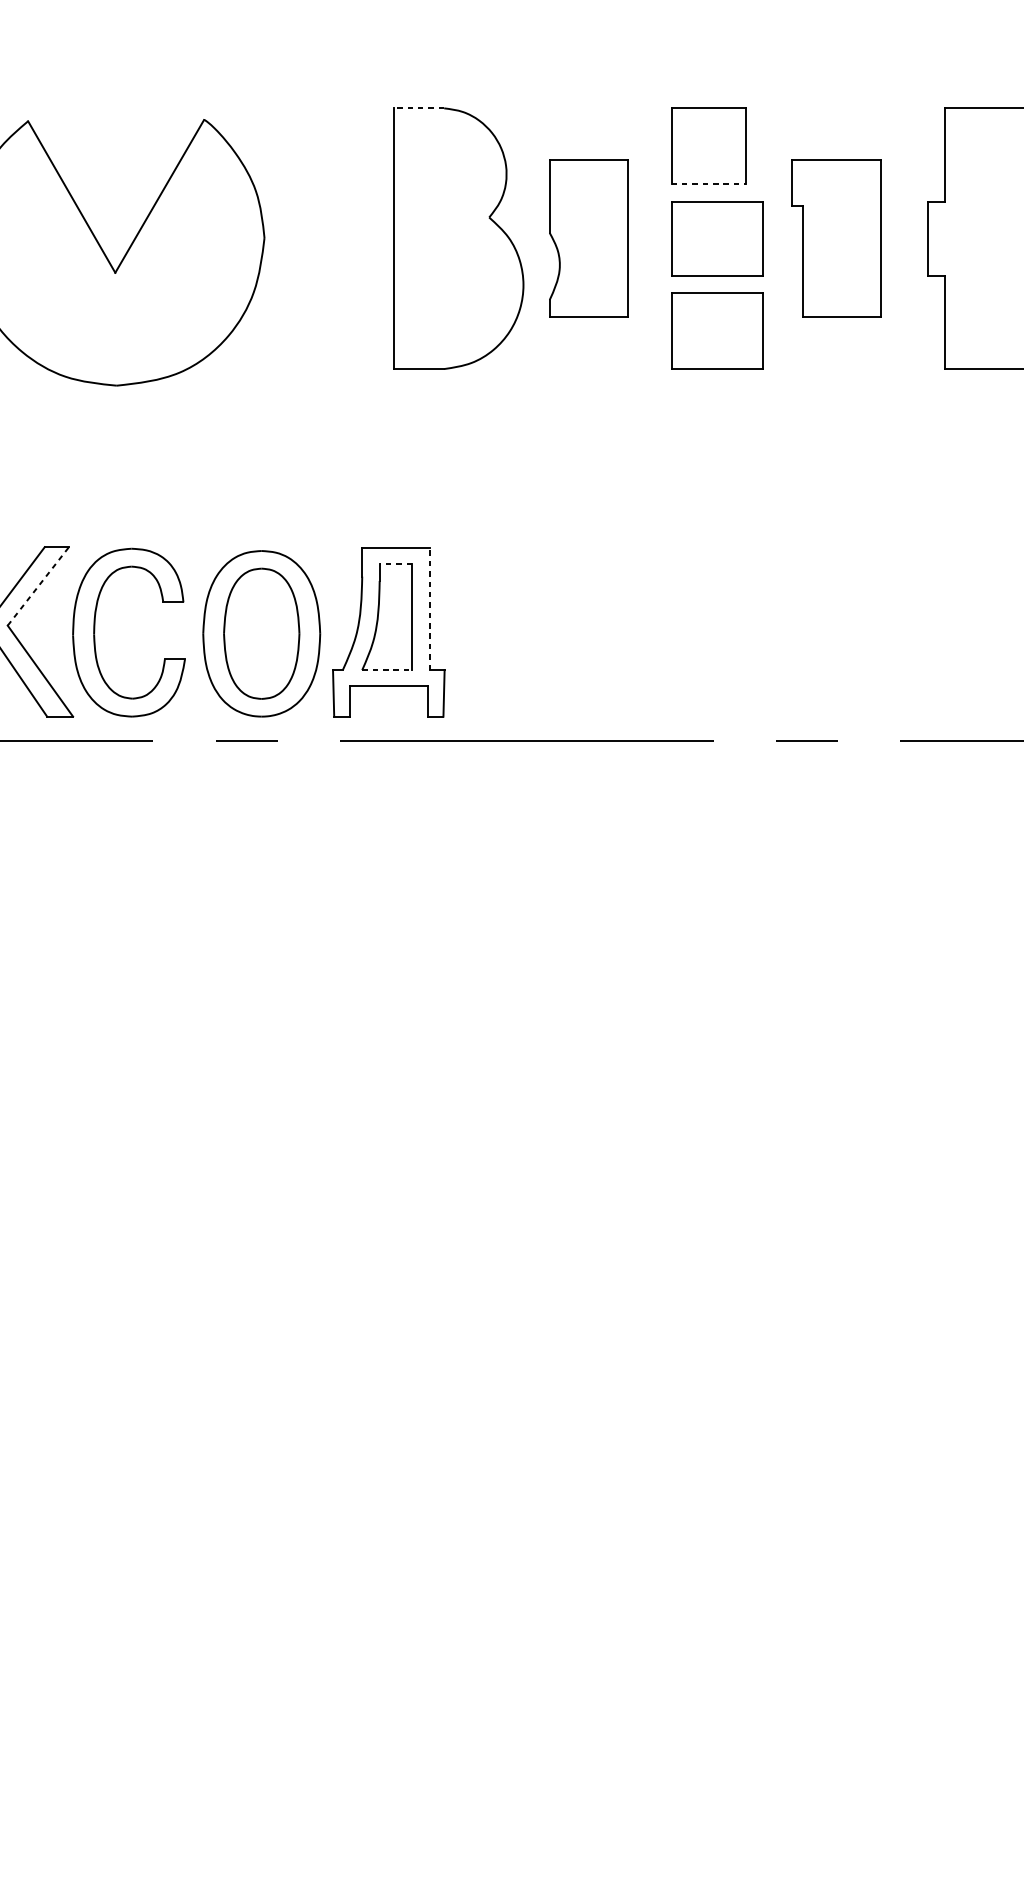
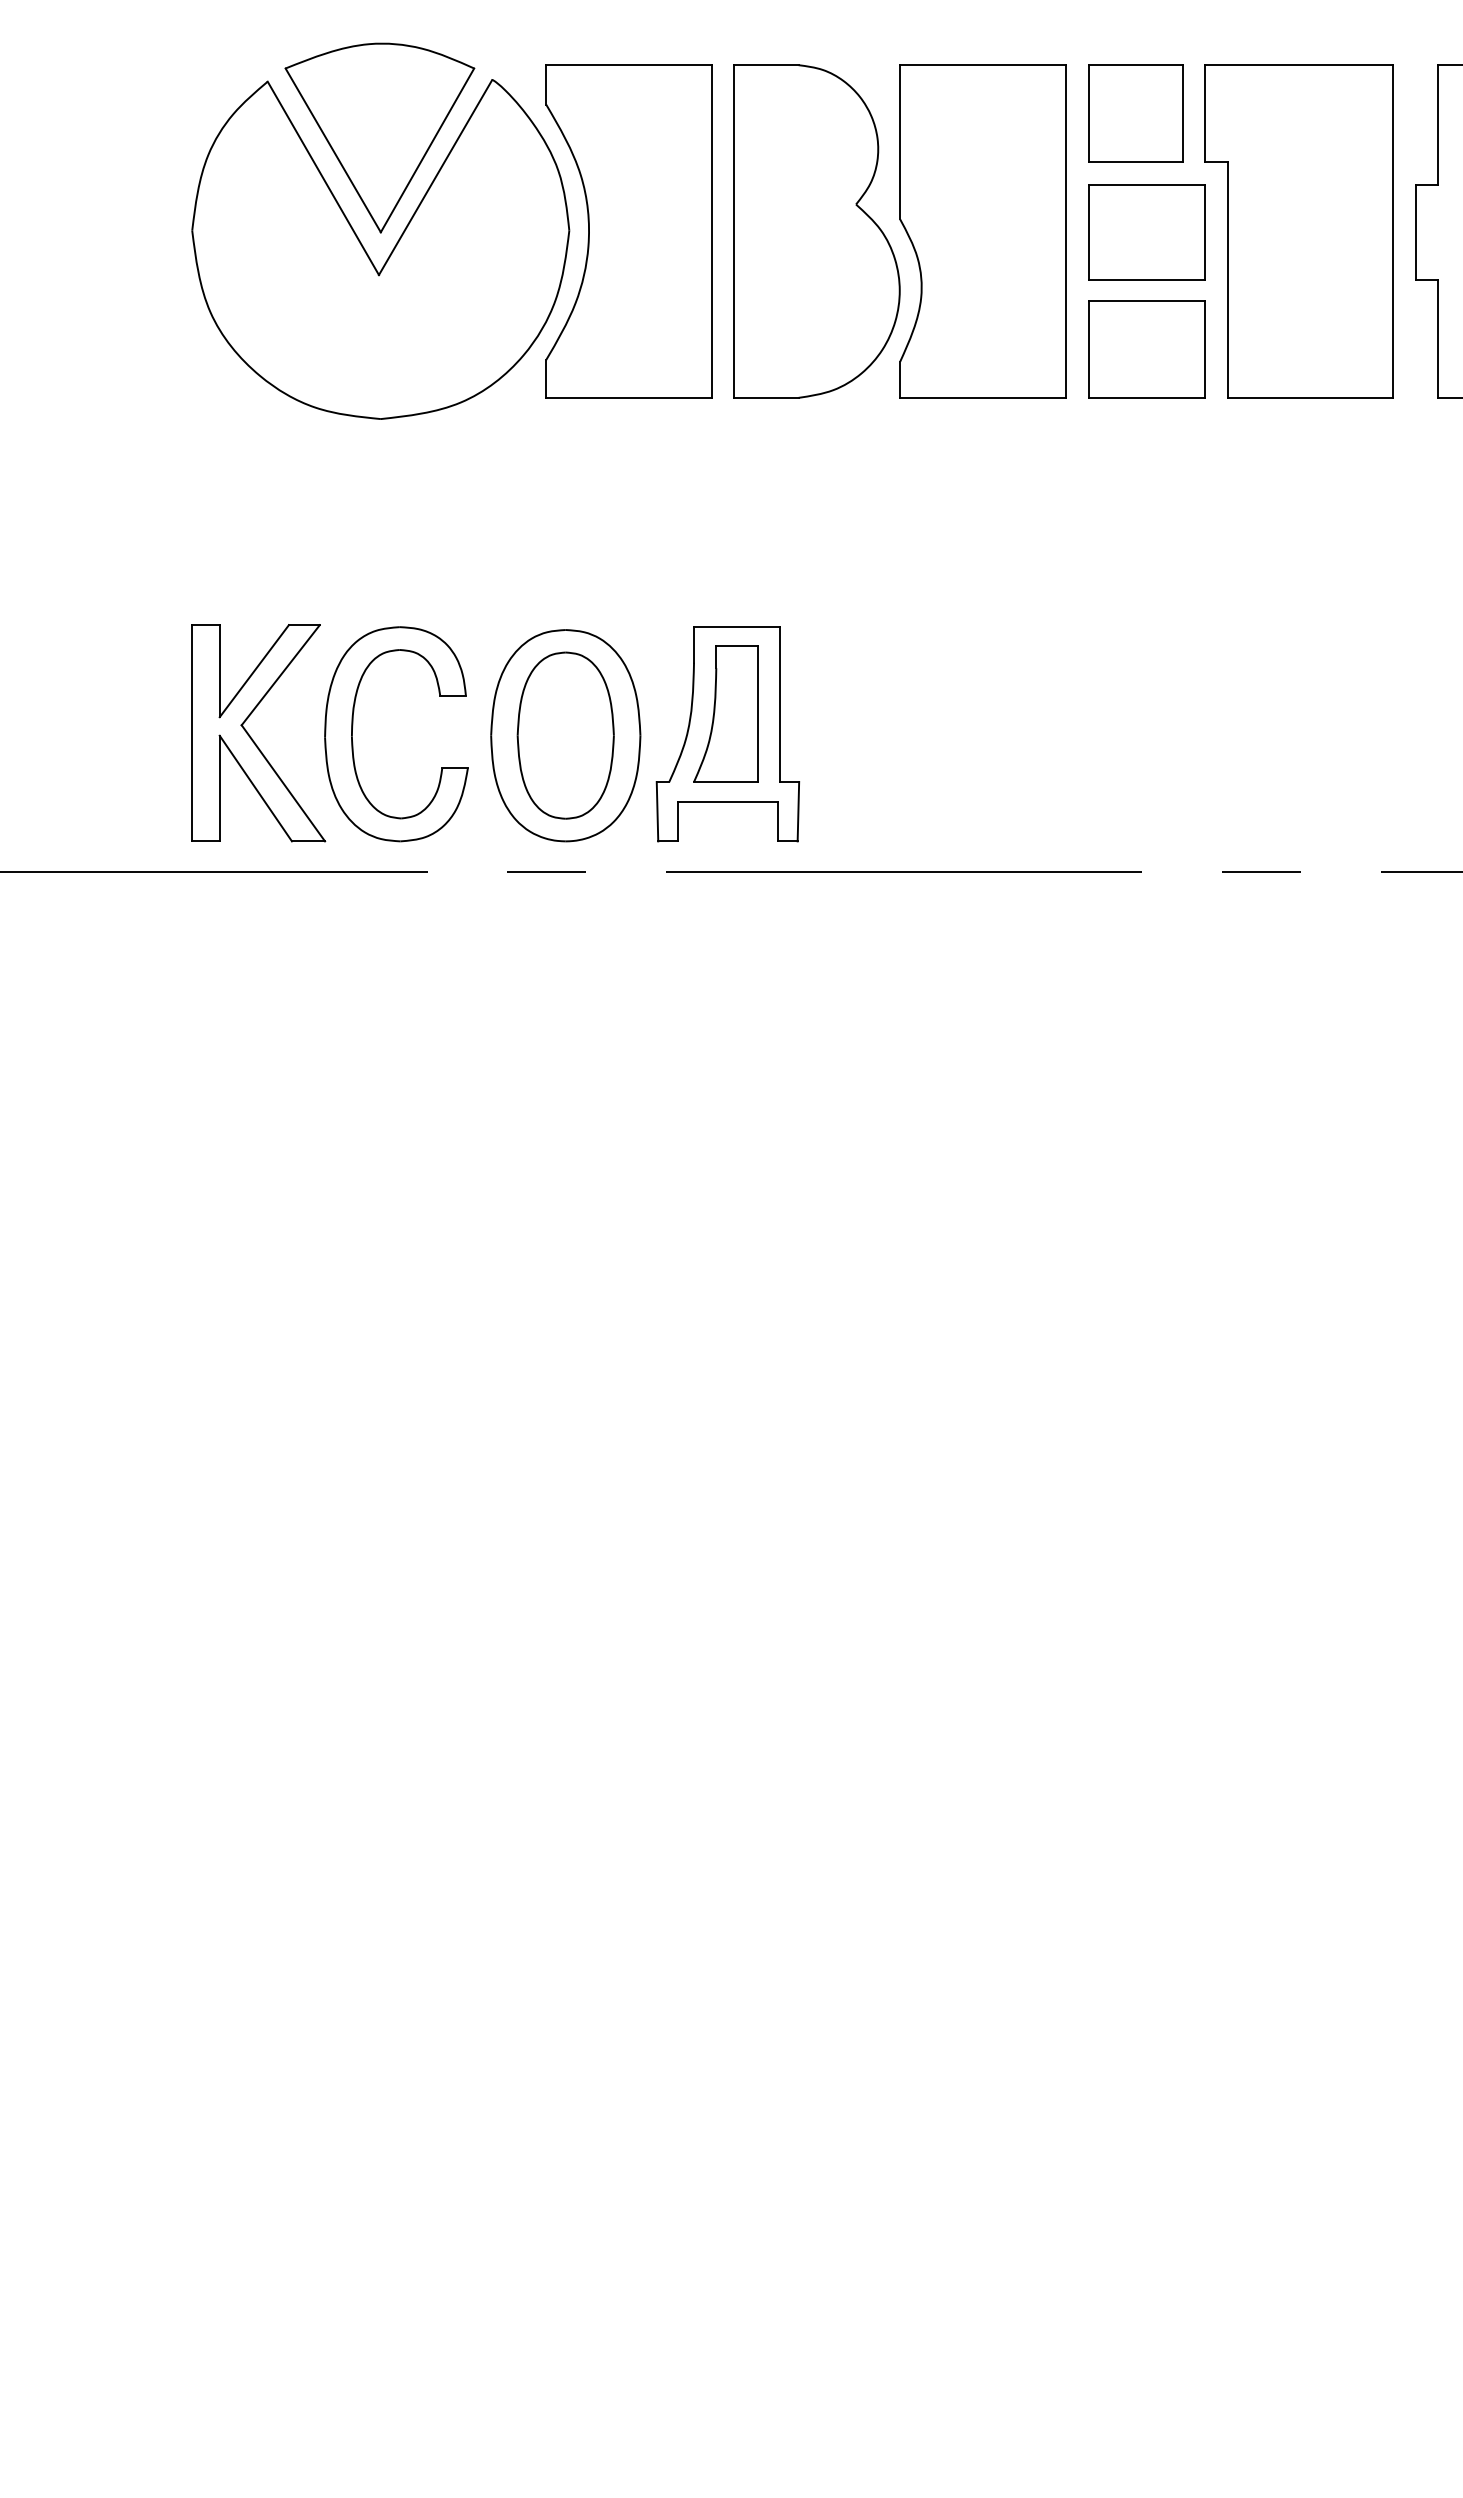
line: (419, 108) -> (766, 65), dashed -> solid
part: (115, 165) -> (379, 137), added
line: (709, 183) -> (1136, 161), dashed -> solid
part: (310, 238) -> (628, 231), added
part: (588, 238) -> (982, 231), size x1.67
part: (835, 238) -> (1298, 231), size x1.67
line: (395, 563) -> (736, 646), dashed -> solid
line: (38, 585) -> (281, 674), dashed -> solid
line: (429, 609) -> (779, 704), dashed -> solid
line: (386, 670) -> (725, 782), dashed -> solid

